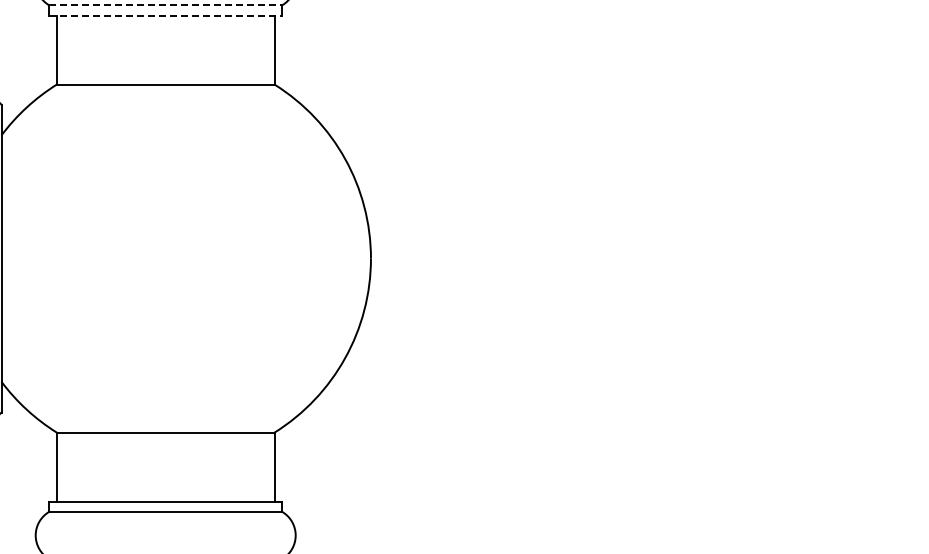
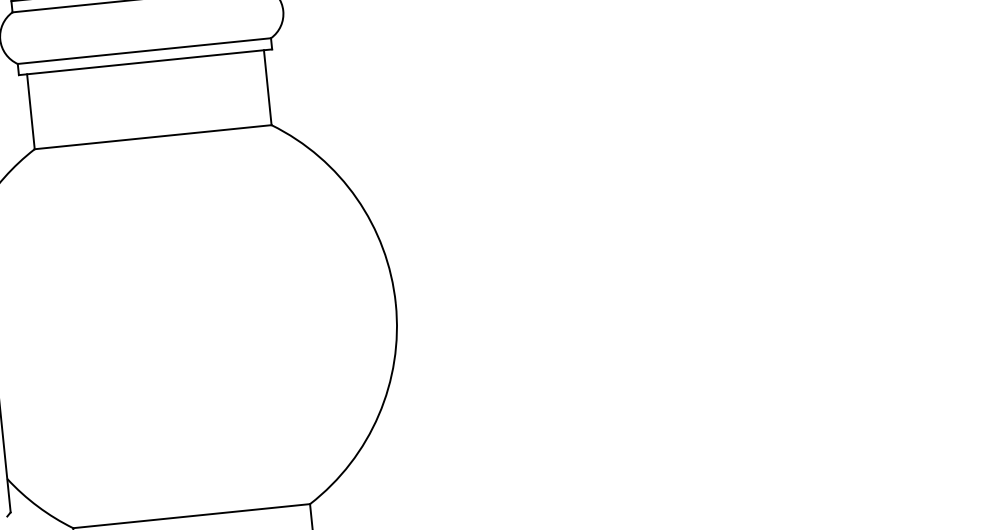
line: (166, 5) -> (145, 51), dashed -> solid
line: (166, 15) -> (146, 61), dashed -> solid

